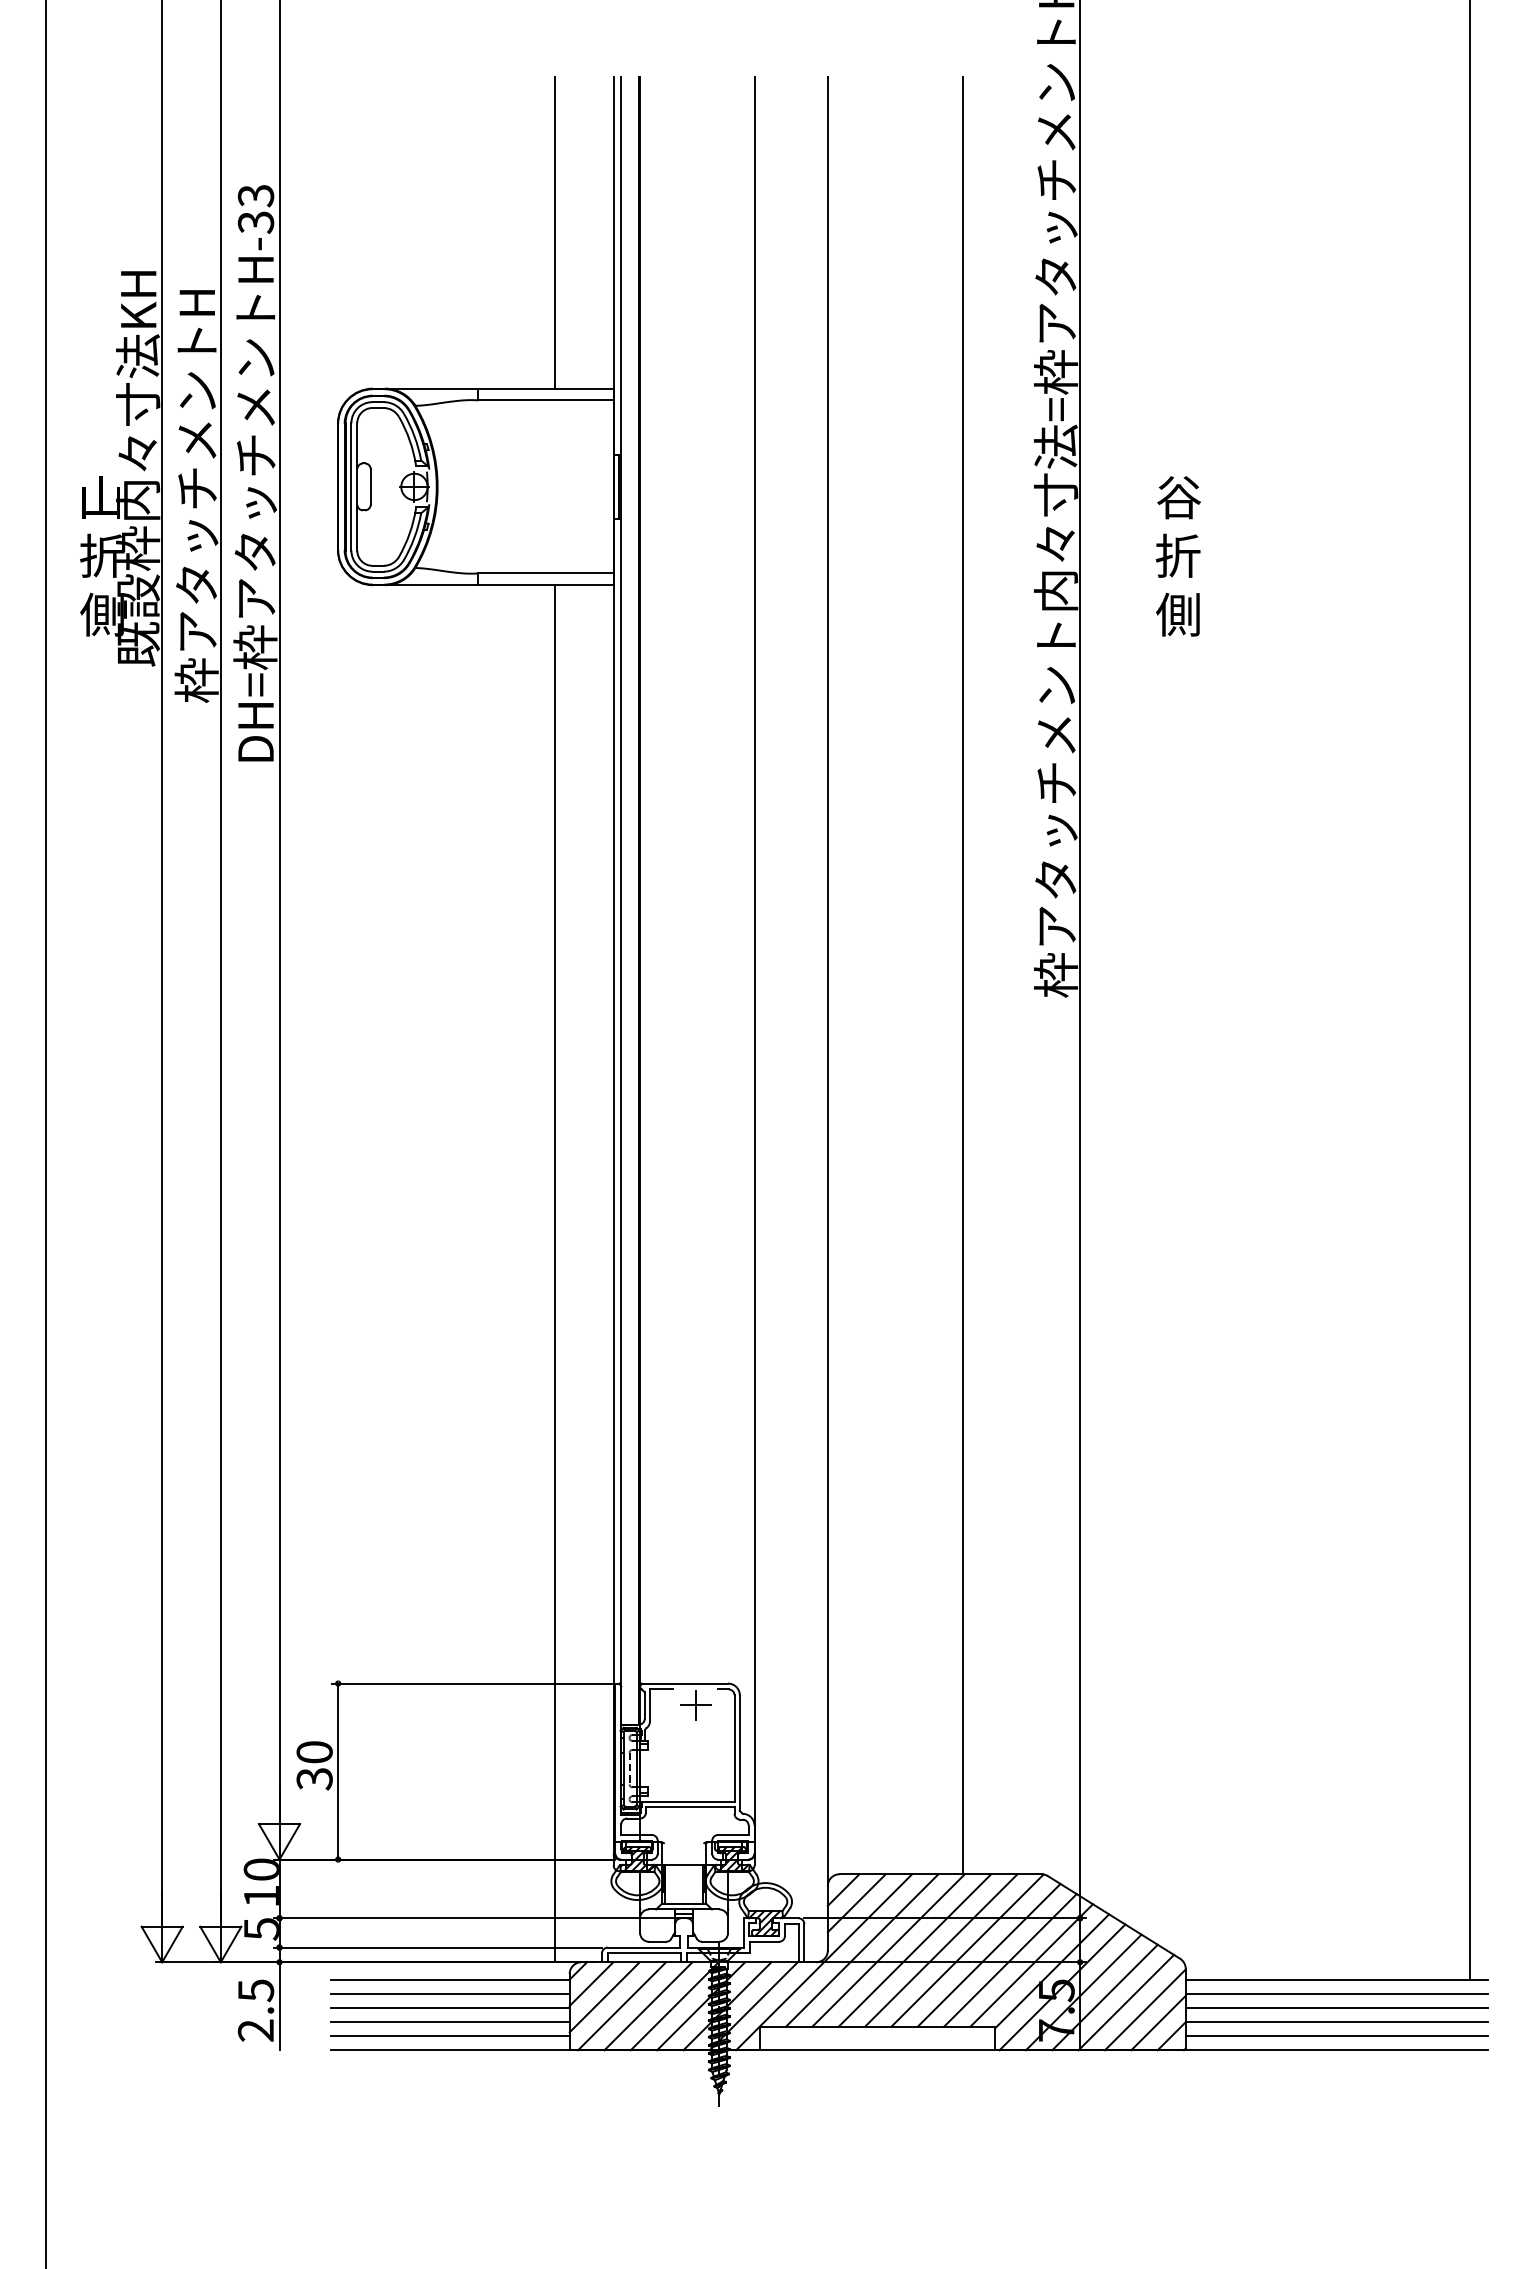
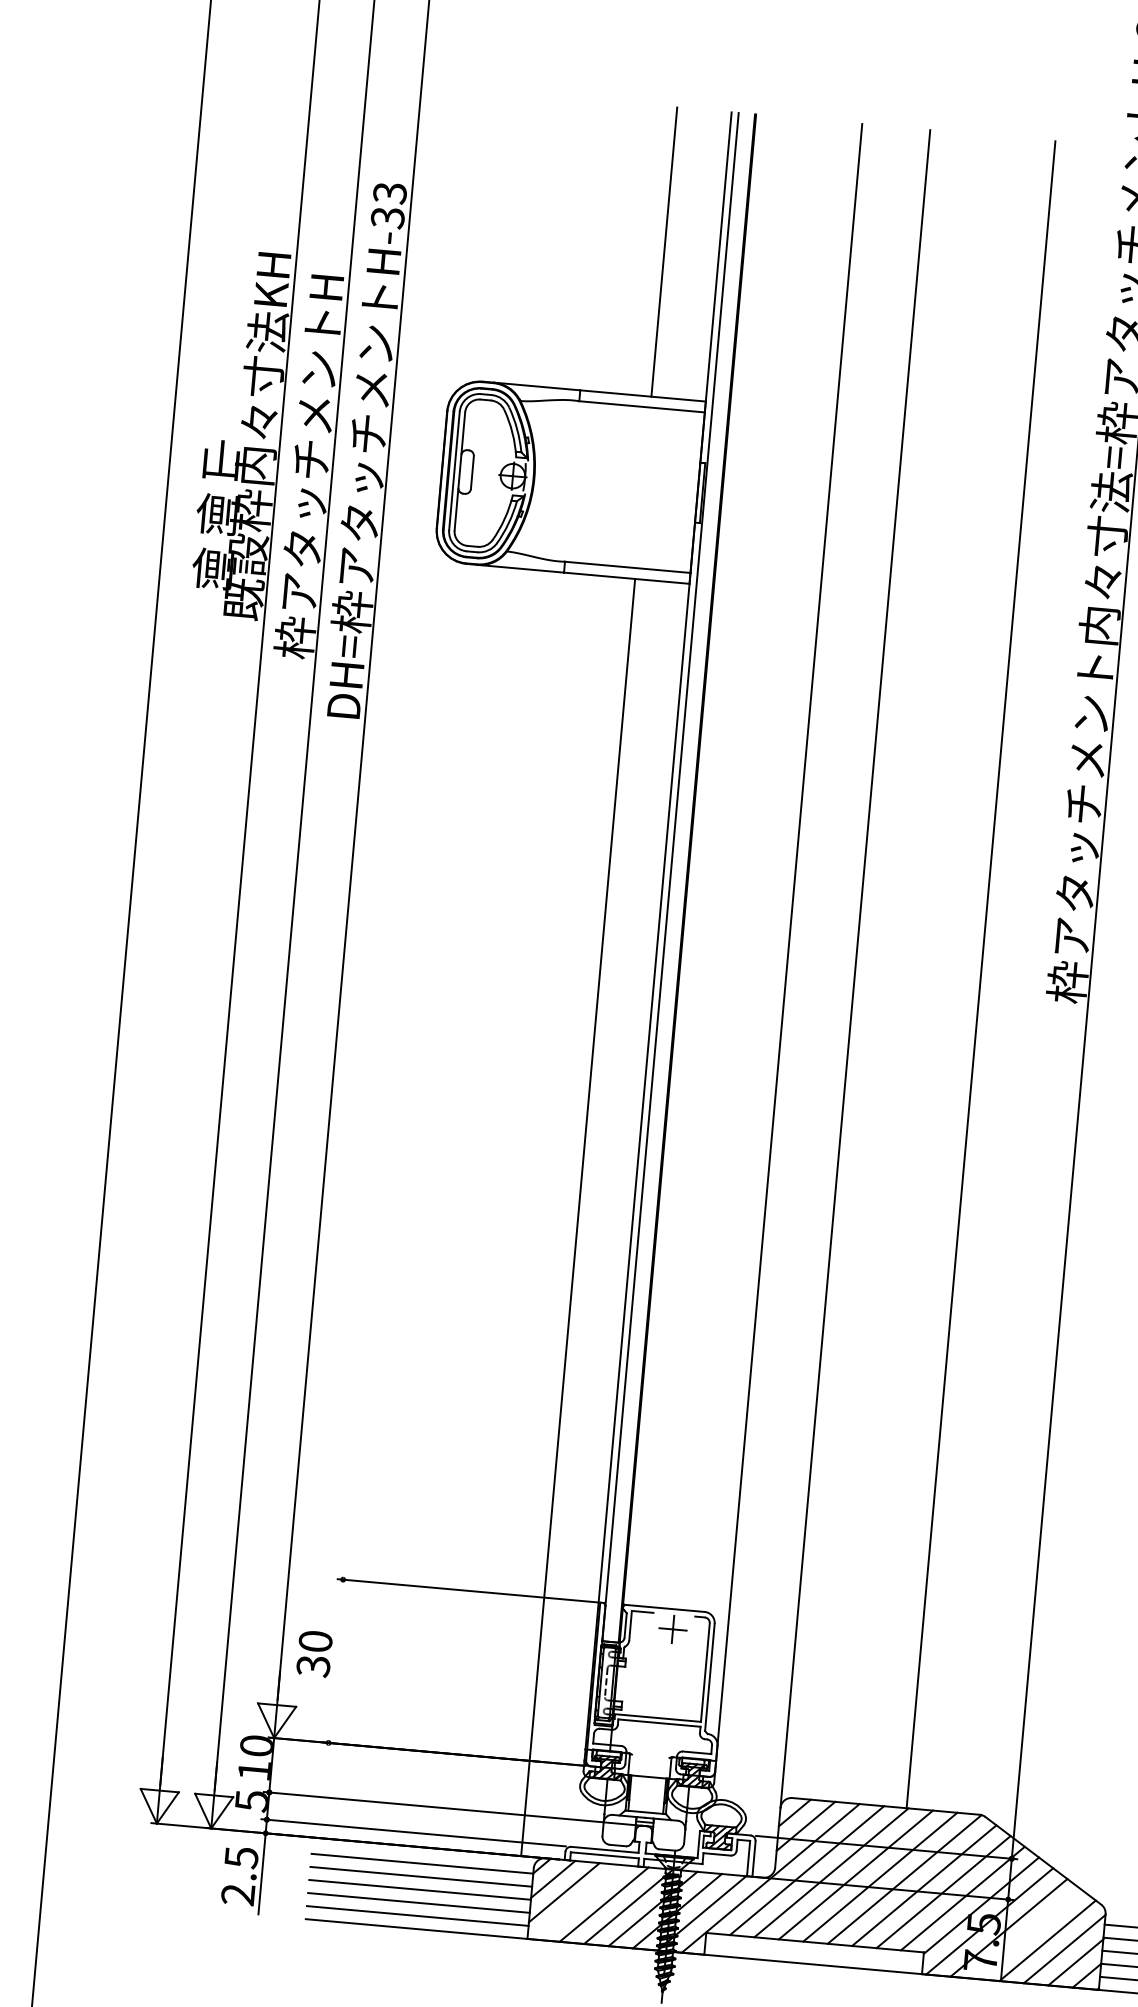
text: (101, 555) -> (217, 513), 折 -> 側
line: (338, 1771) -> (336, 1661), removed
line: (1104, 1997) -> (1027, 1934), removed
line: (622, 2006) -> (580, 1902), removed

